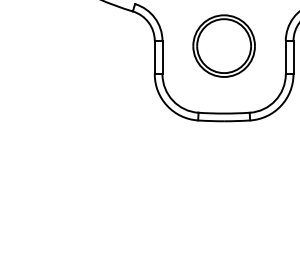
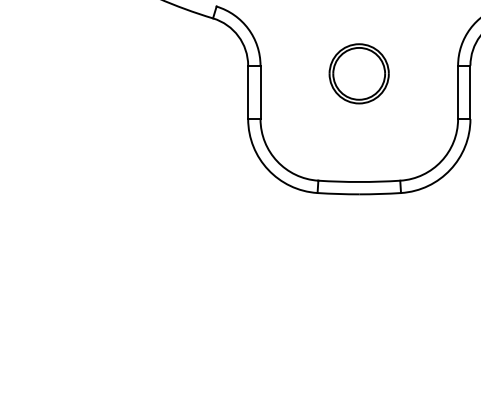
part: (223, 45) -> (358, 72), size x0.6

